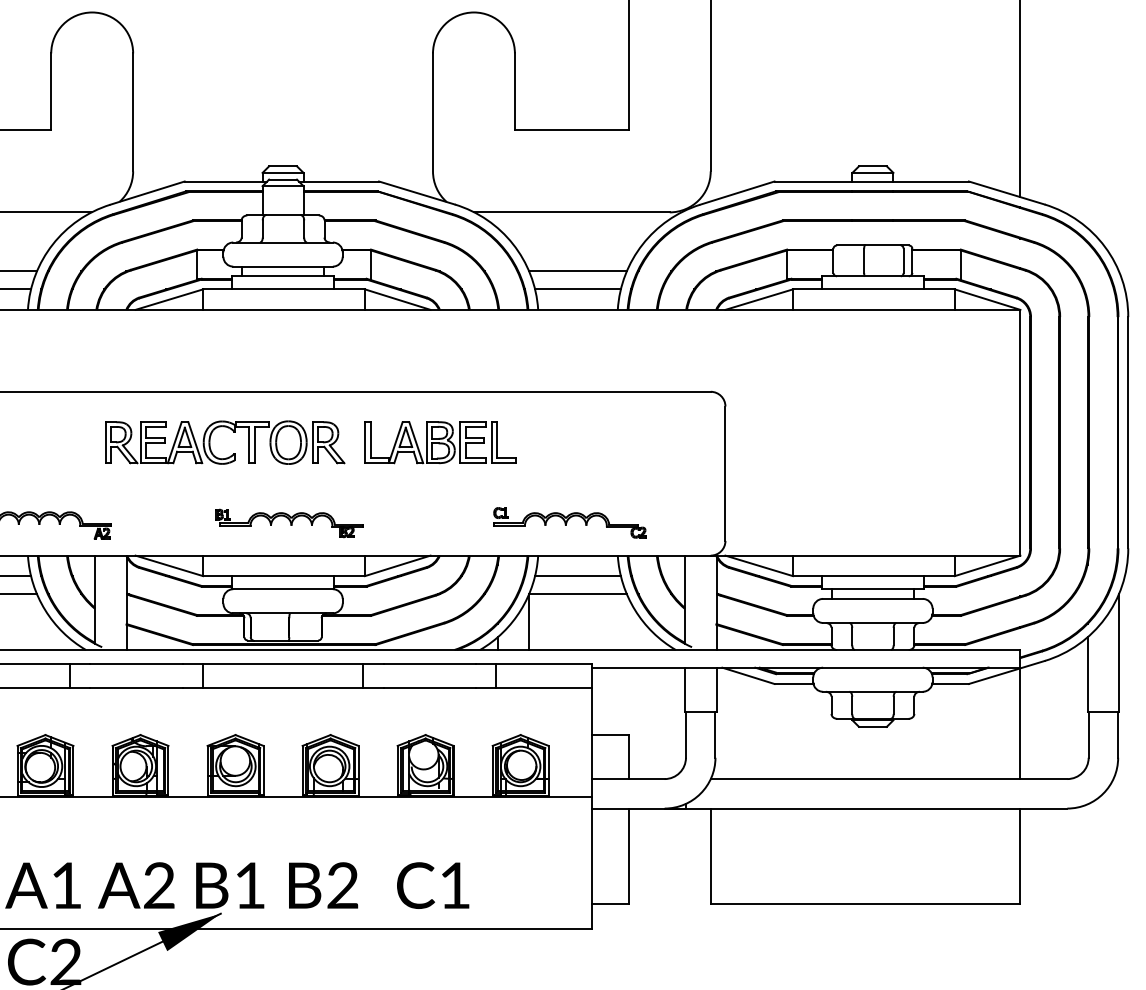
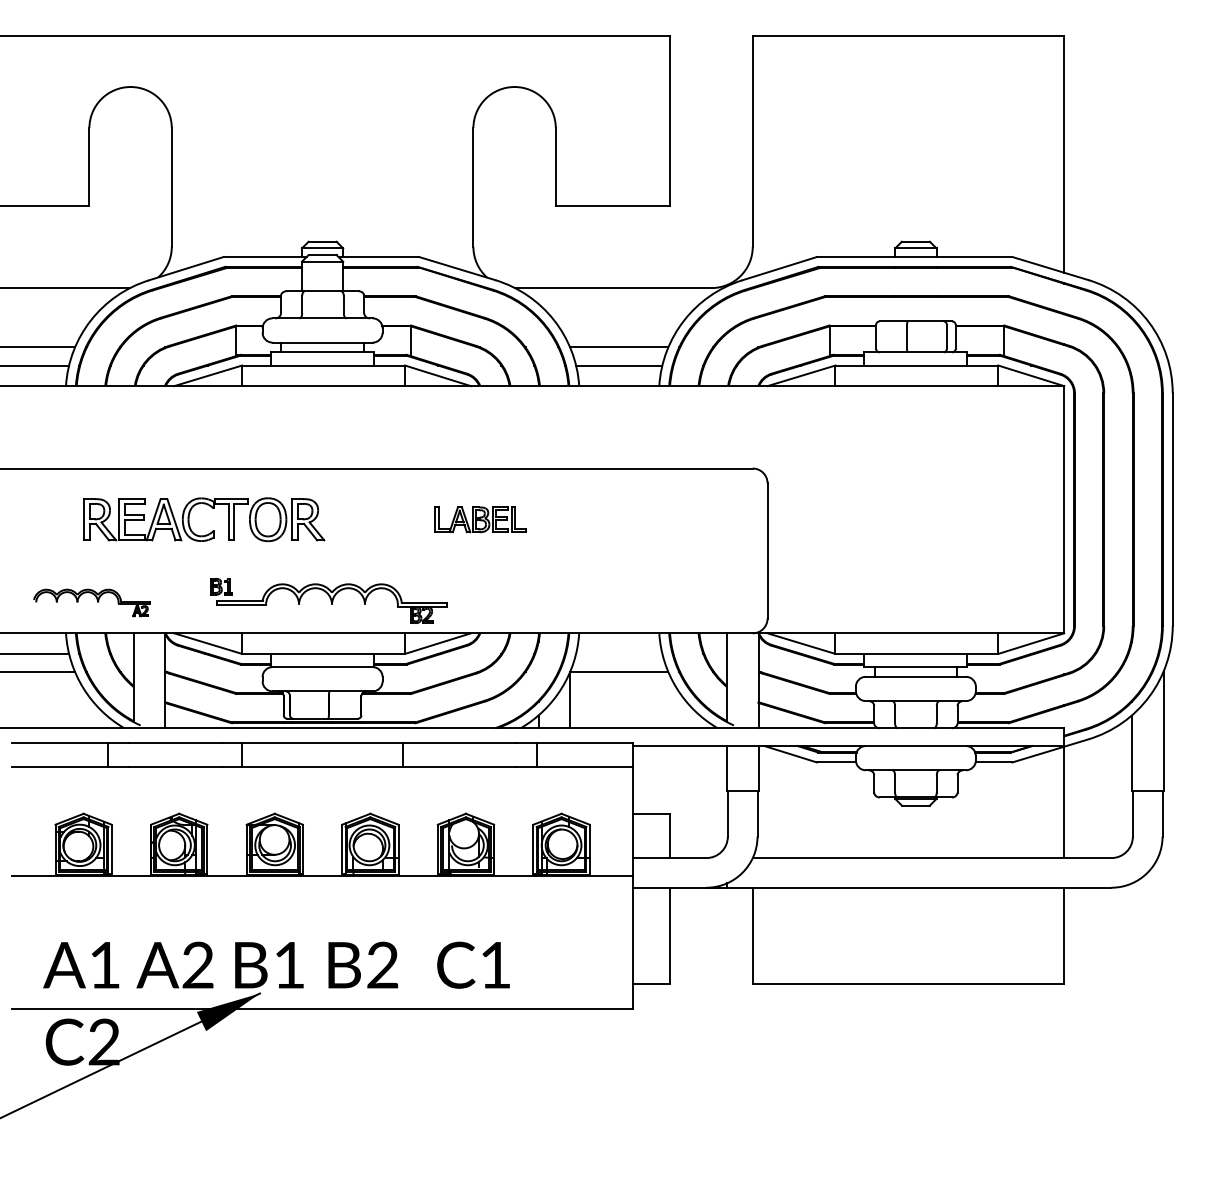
part: (231, 430) -> (210, 507), moved
part: (440, 442) -> (480, 519), size x0.6
part: (289, 522) -> (329, 600), size x1.6
part: (570, 522) -> (611, 600), removed
line: (578, 575) -> (619, 653), removed

